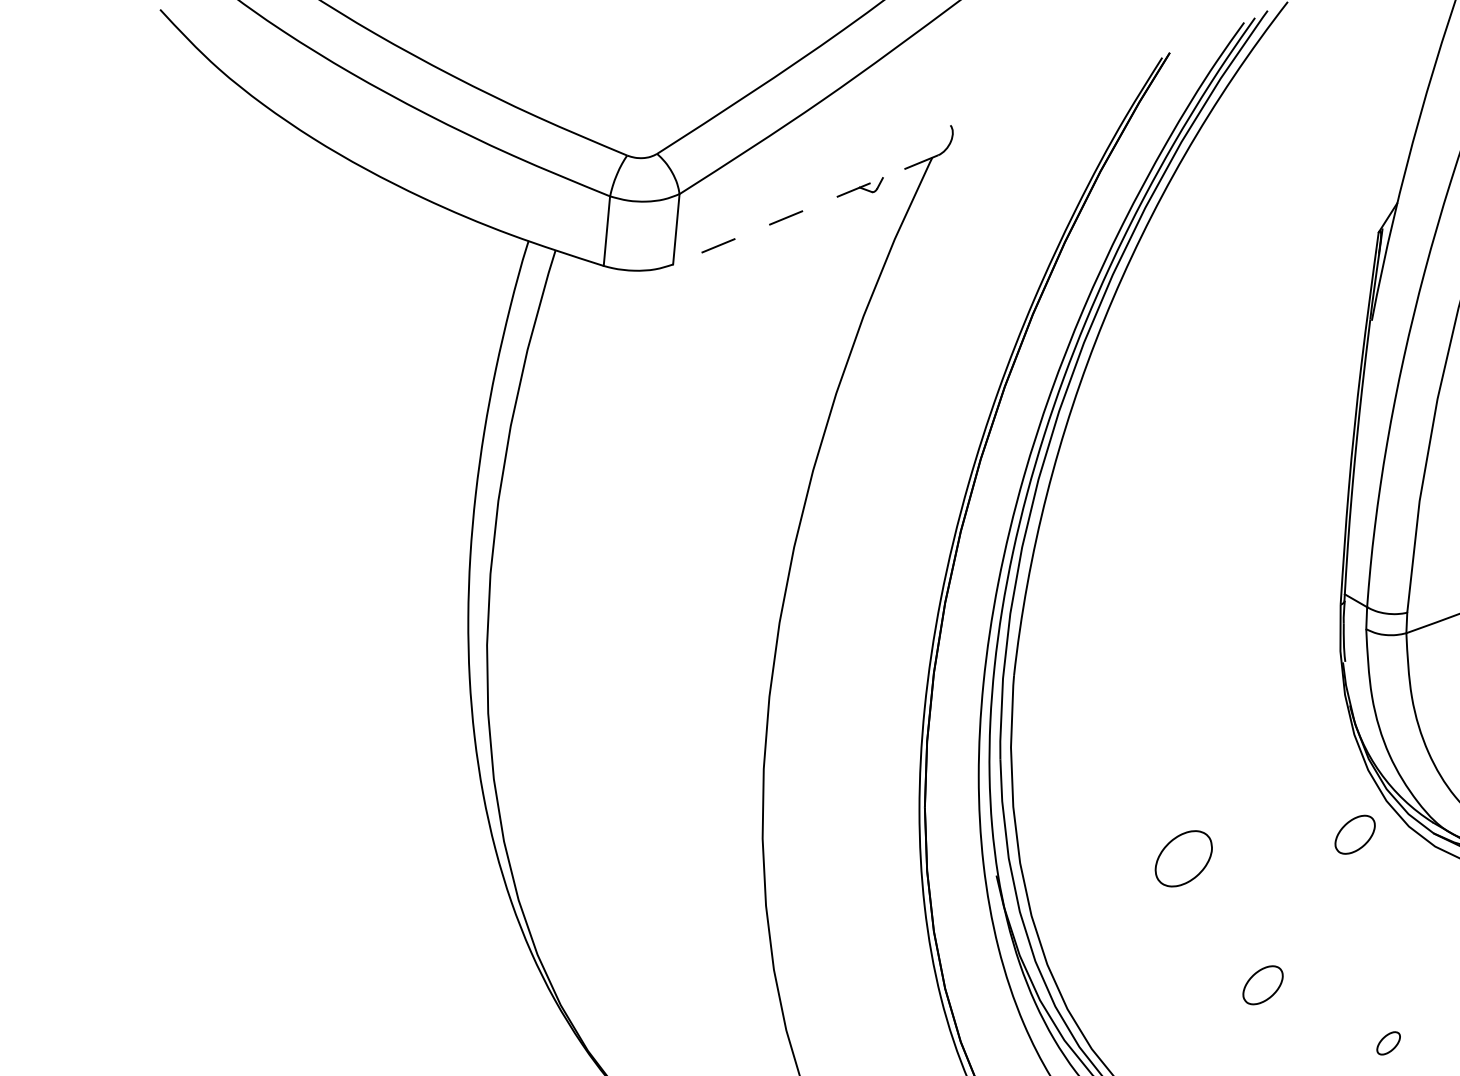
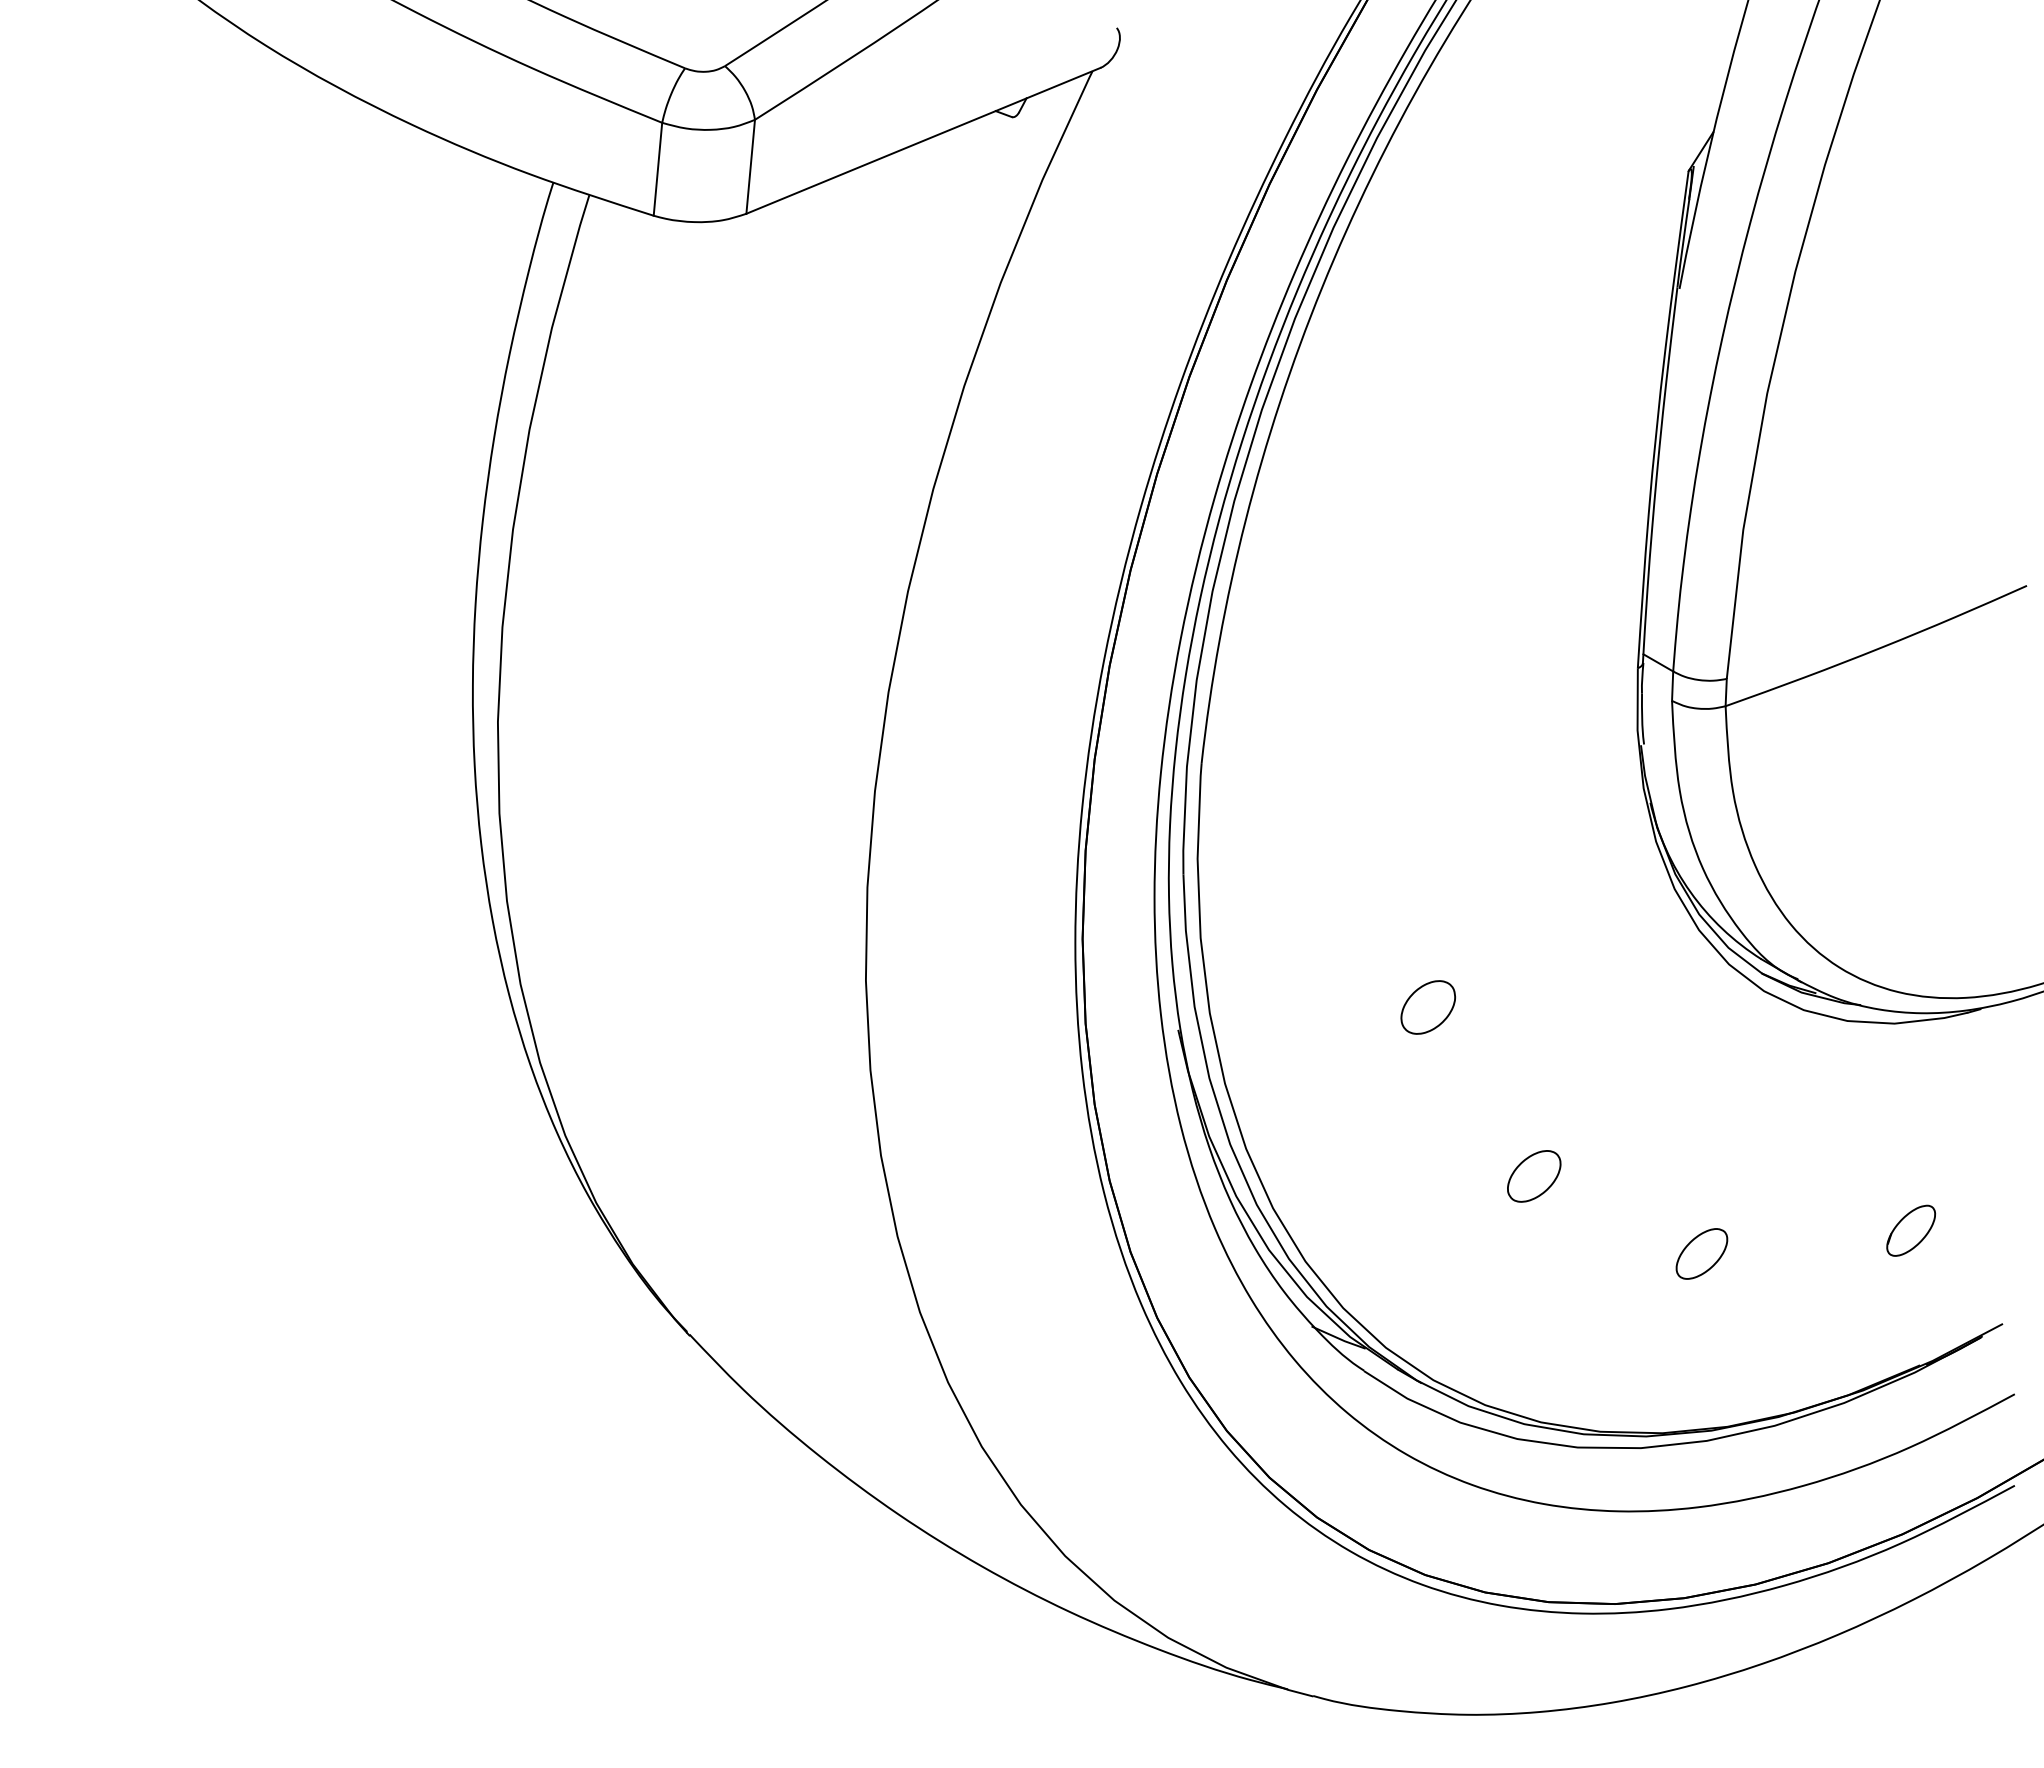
line: (805, 210) -> (922, 141), dashed -> solid
part: (1355, 834) -> (1657, 975), removed
part: (1183, 858) -> (1427, 1007), size x0.71
part: (1388, 1043) -> (1701, 1253), size x1.67

